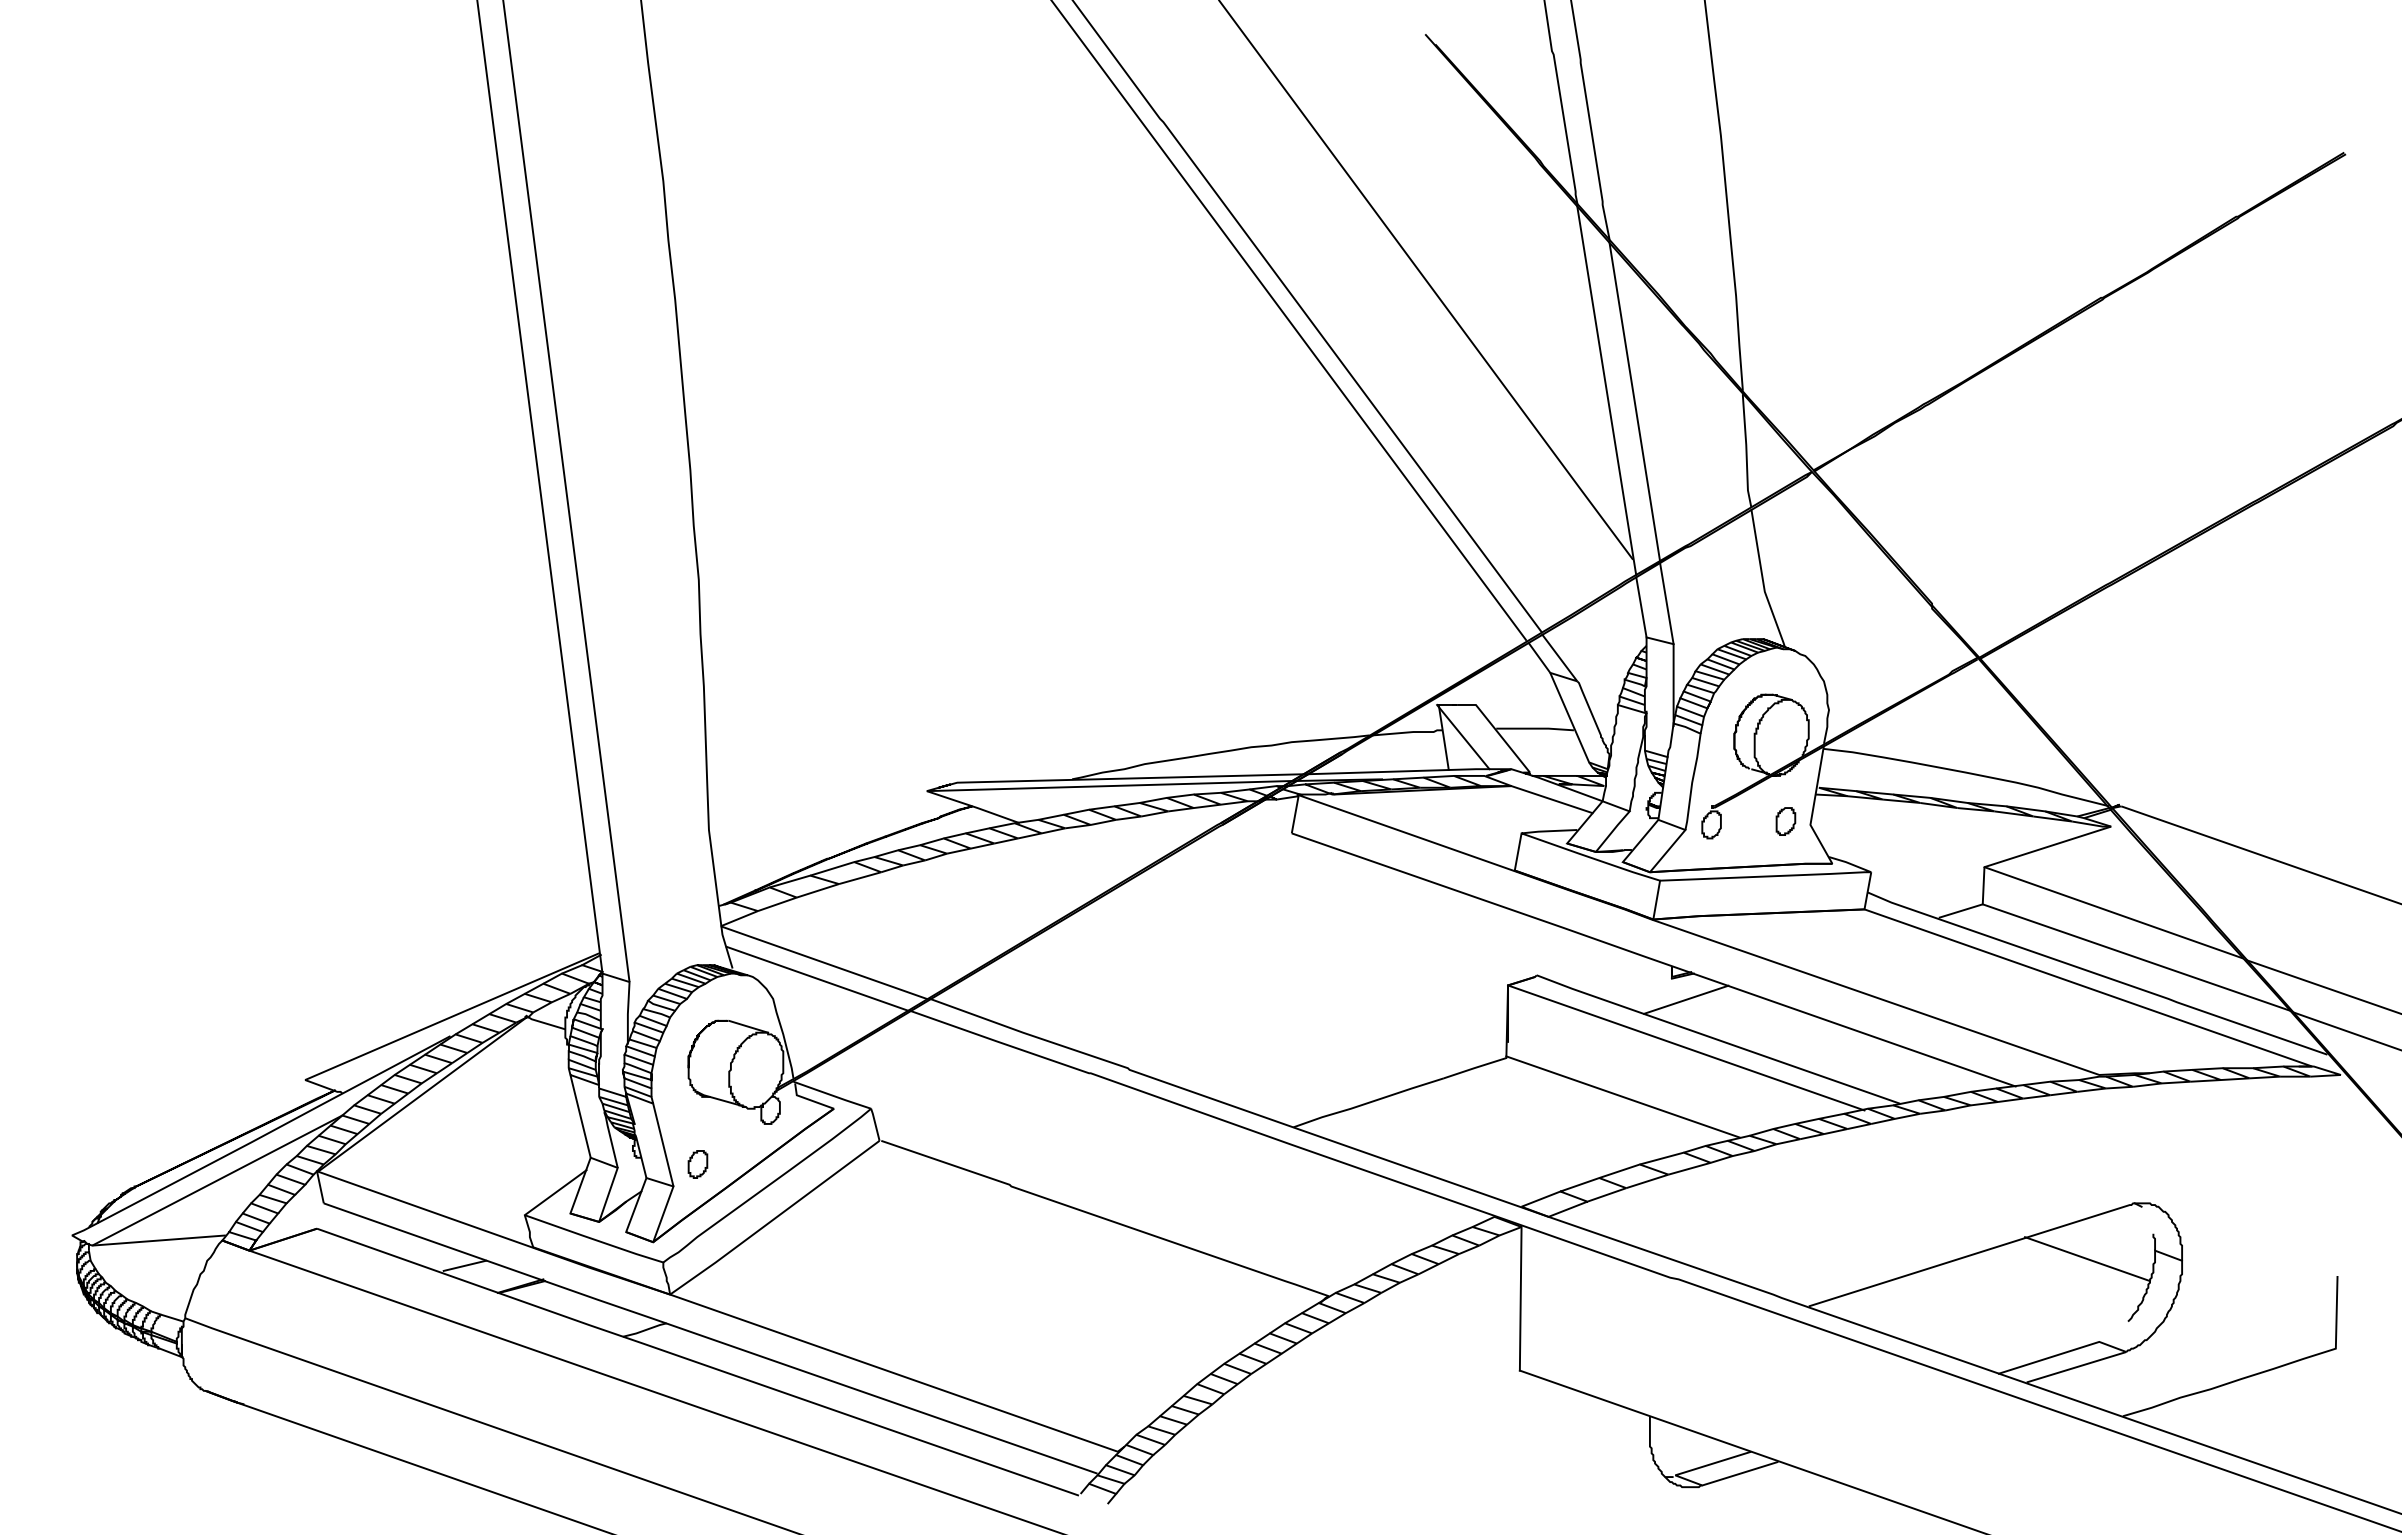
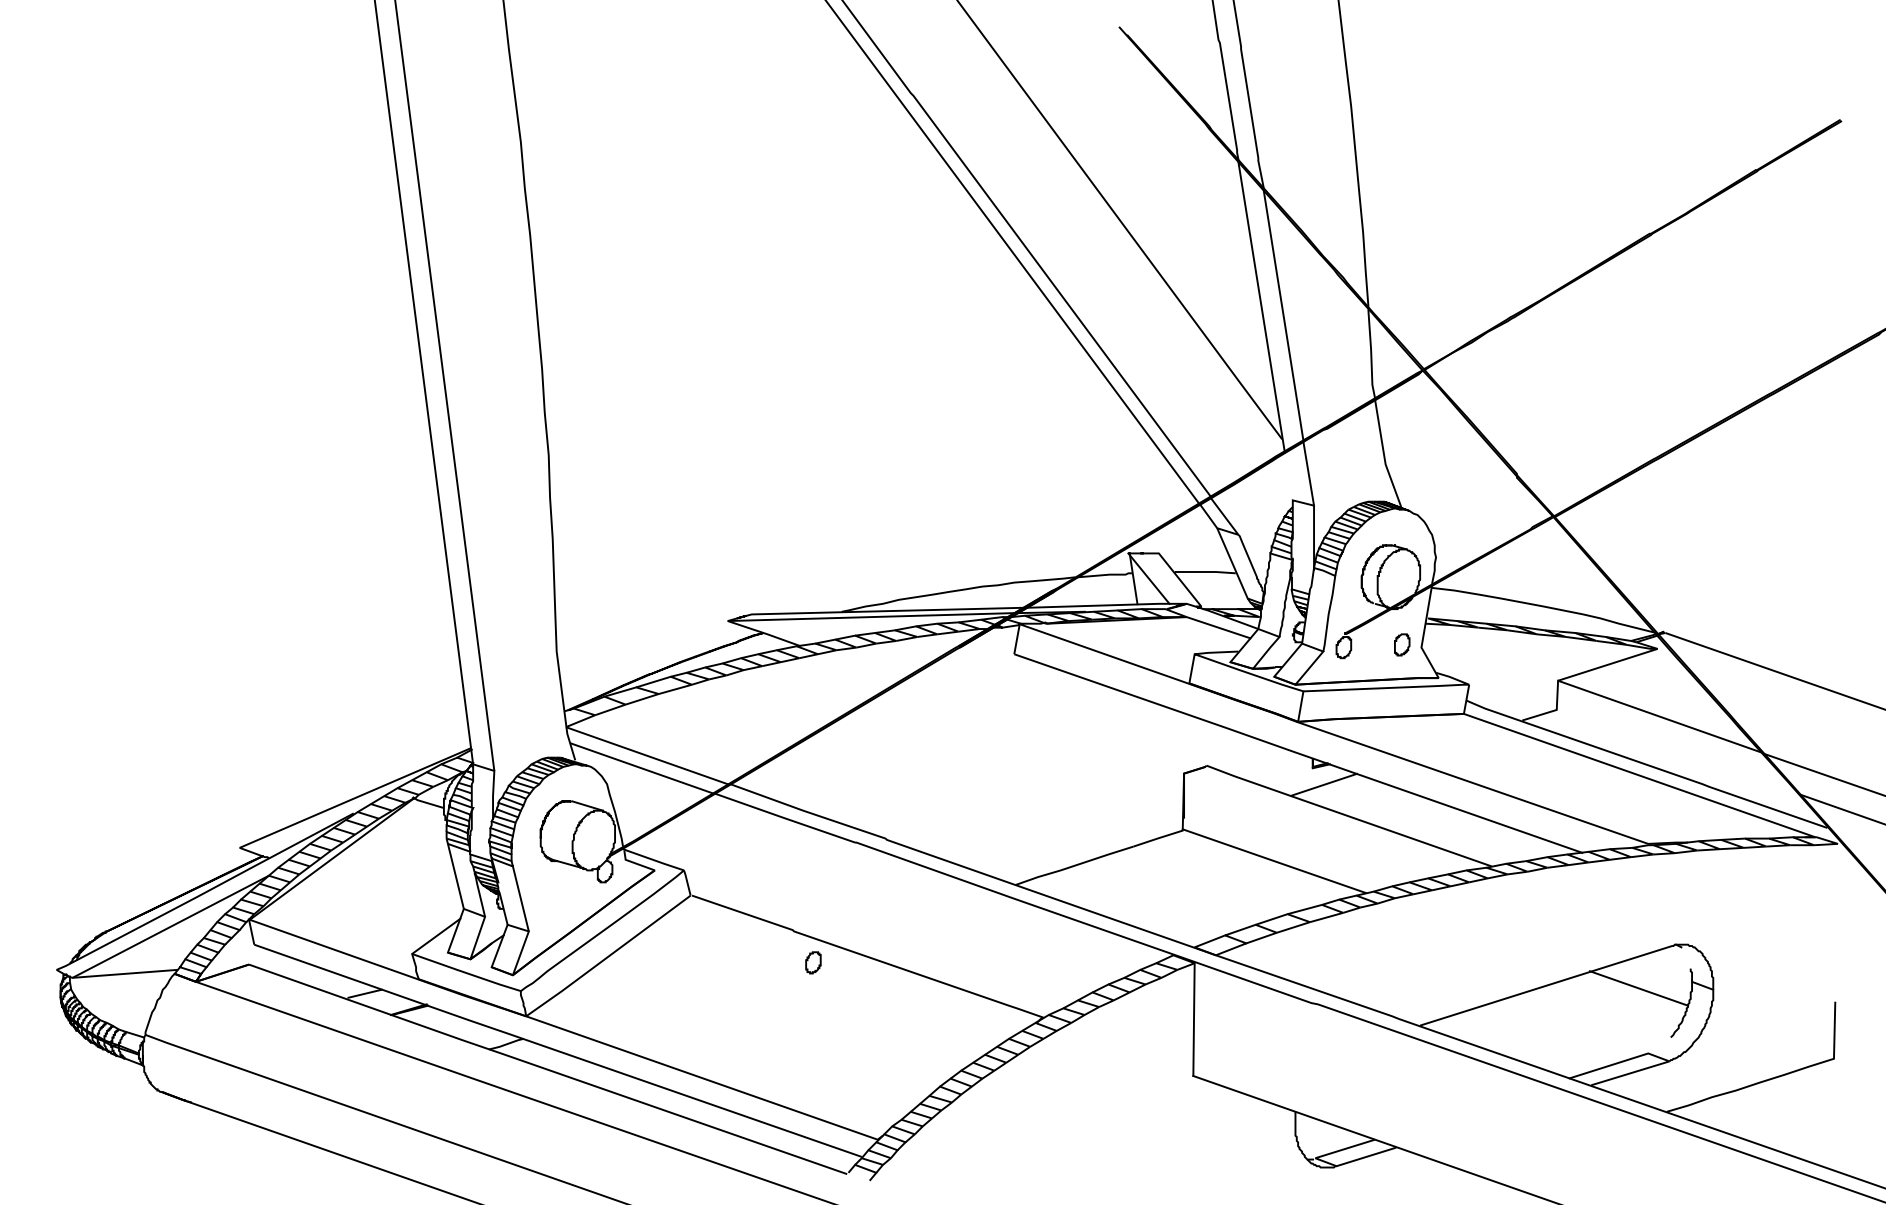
line: (1641, 607) -> (1288, 476), removed
line: (2136, 957) -> (1677, 751), removed
line: (1686, 1047) -> (1324, 822), removed
part: (697, 1164) -> (813, 962), moved

